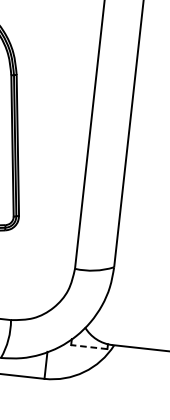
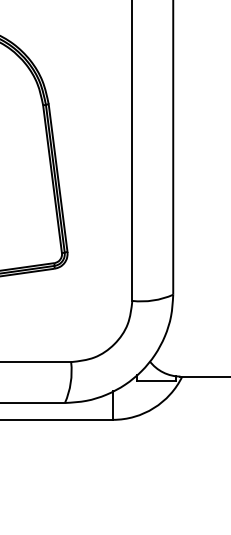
line: (88, 347) -> (155, 381), dashed -> solid

